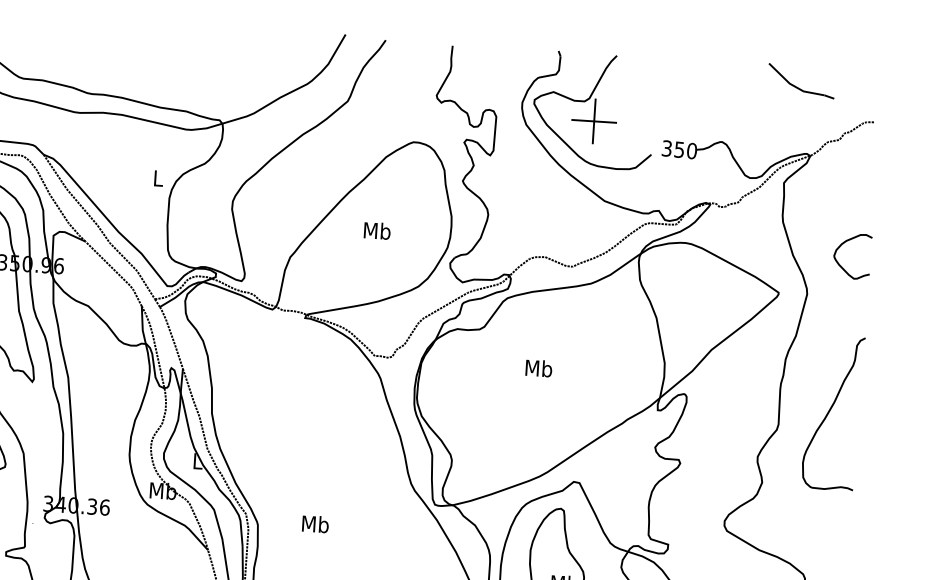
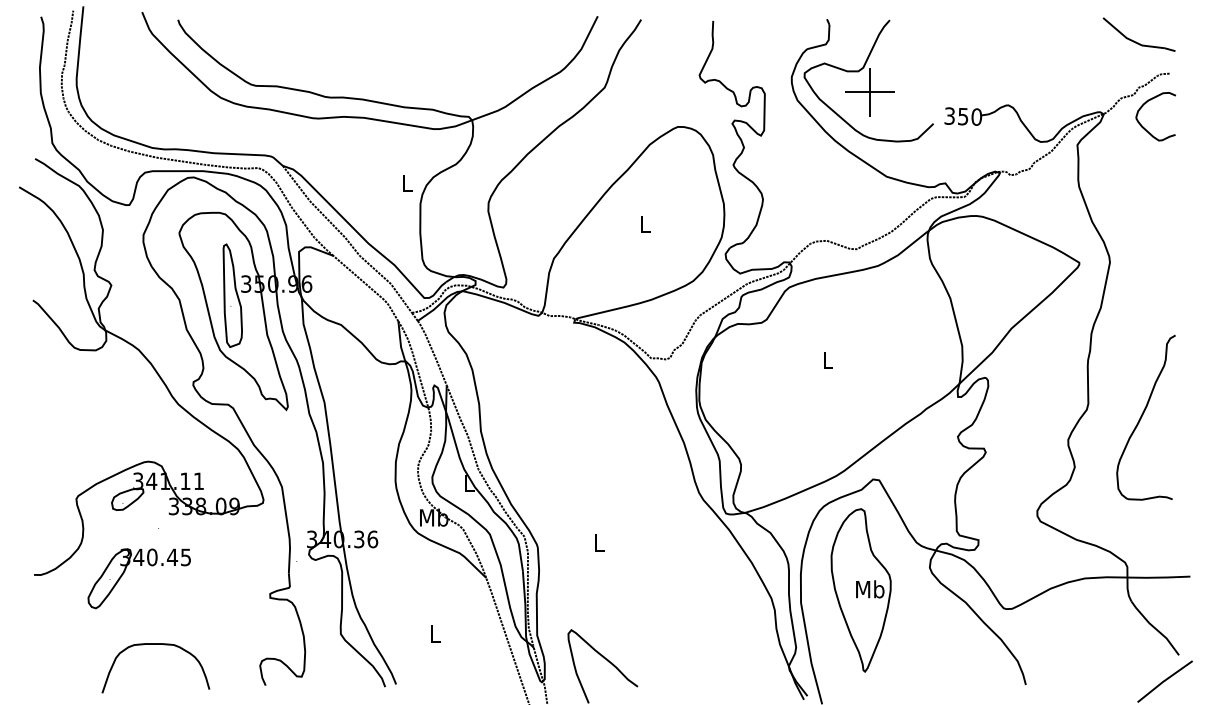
part: (796, 86) -> (1134, 40), moved
text: (377, 231) -> (645, 224), Mb -> L
curve: (841, 265) -> (1144, 127), moved
text: (538, 368) -> (827, 360), Mb -> L
curve: (829, 412) -> (1142, 417), moved
text: (315, 524) -> (599, 542), Mb -> L

